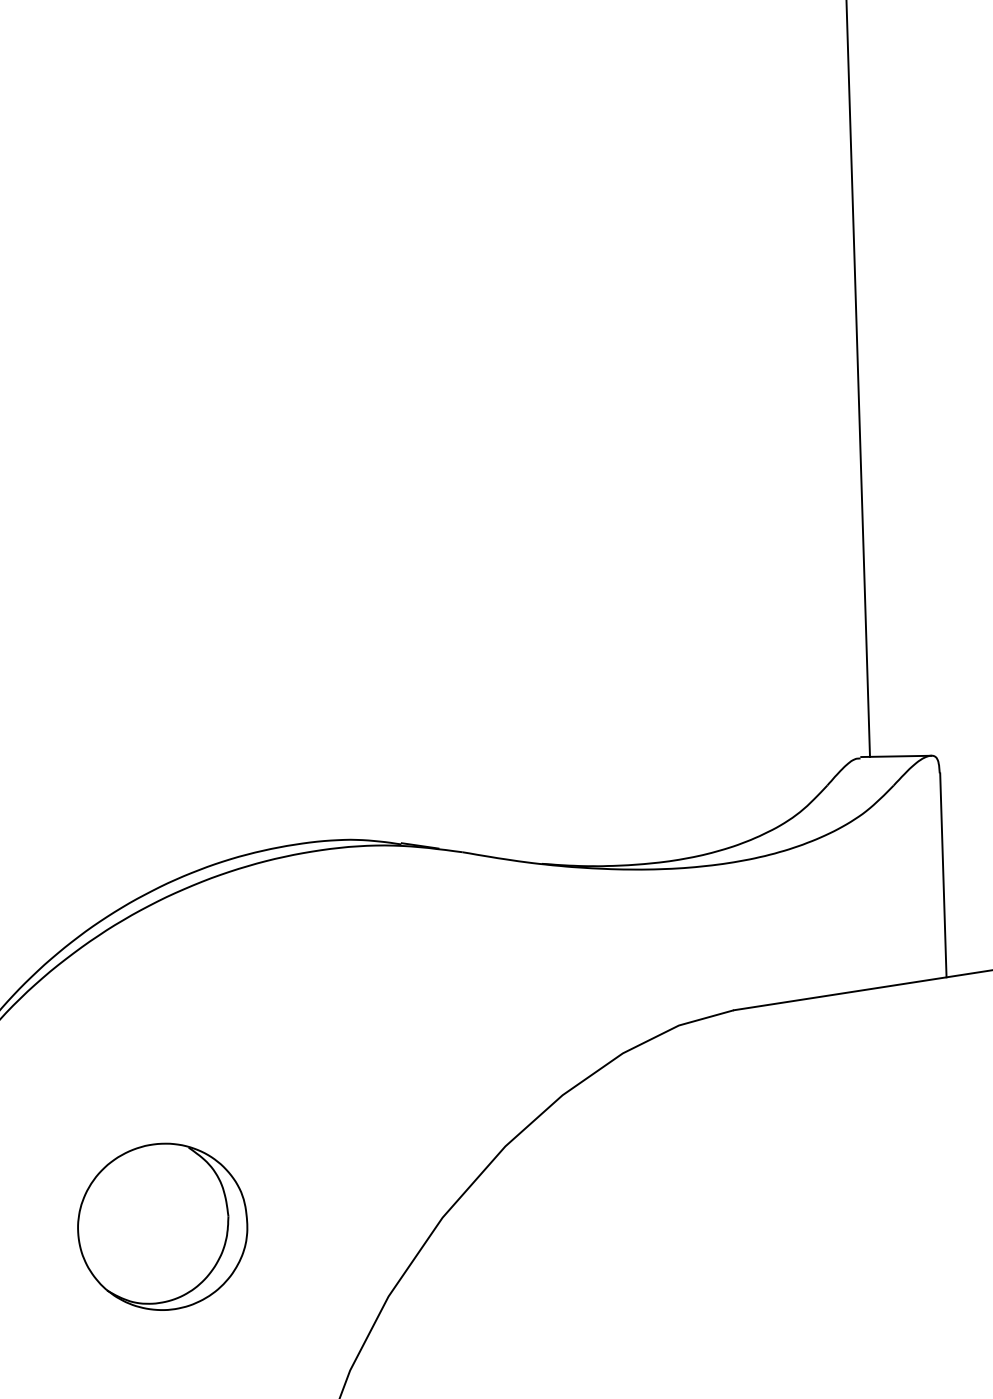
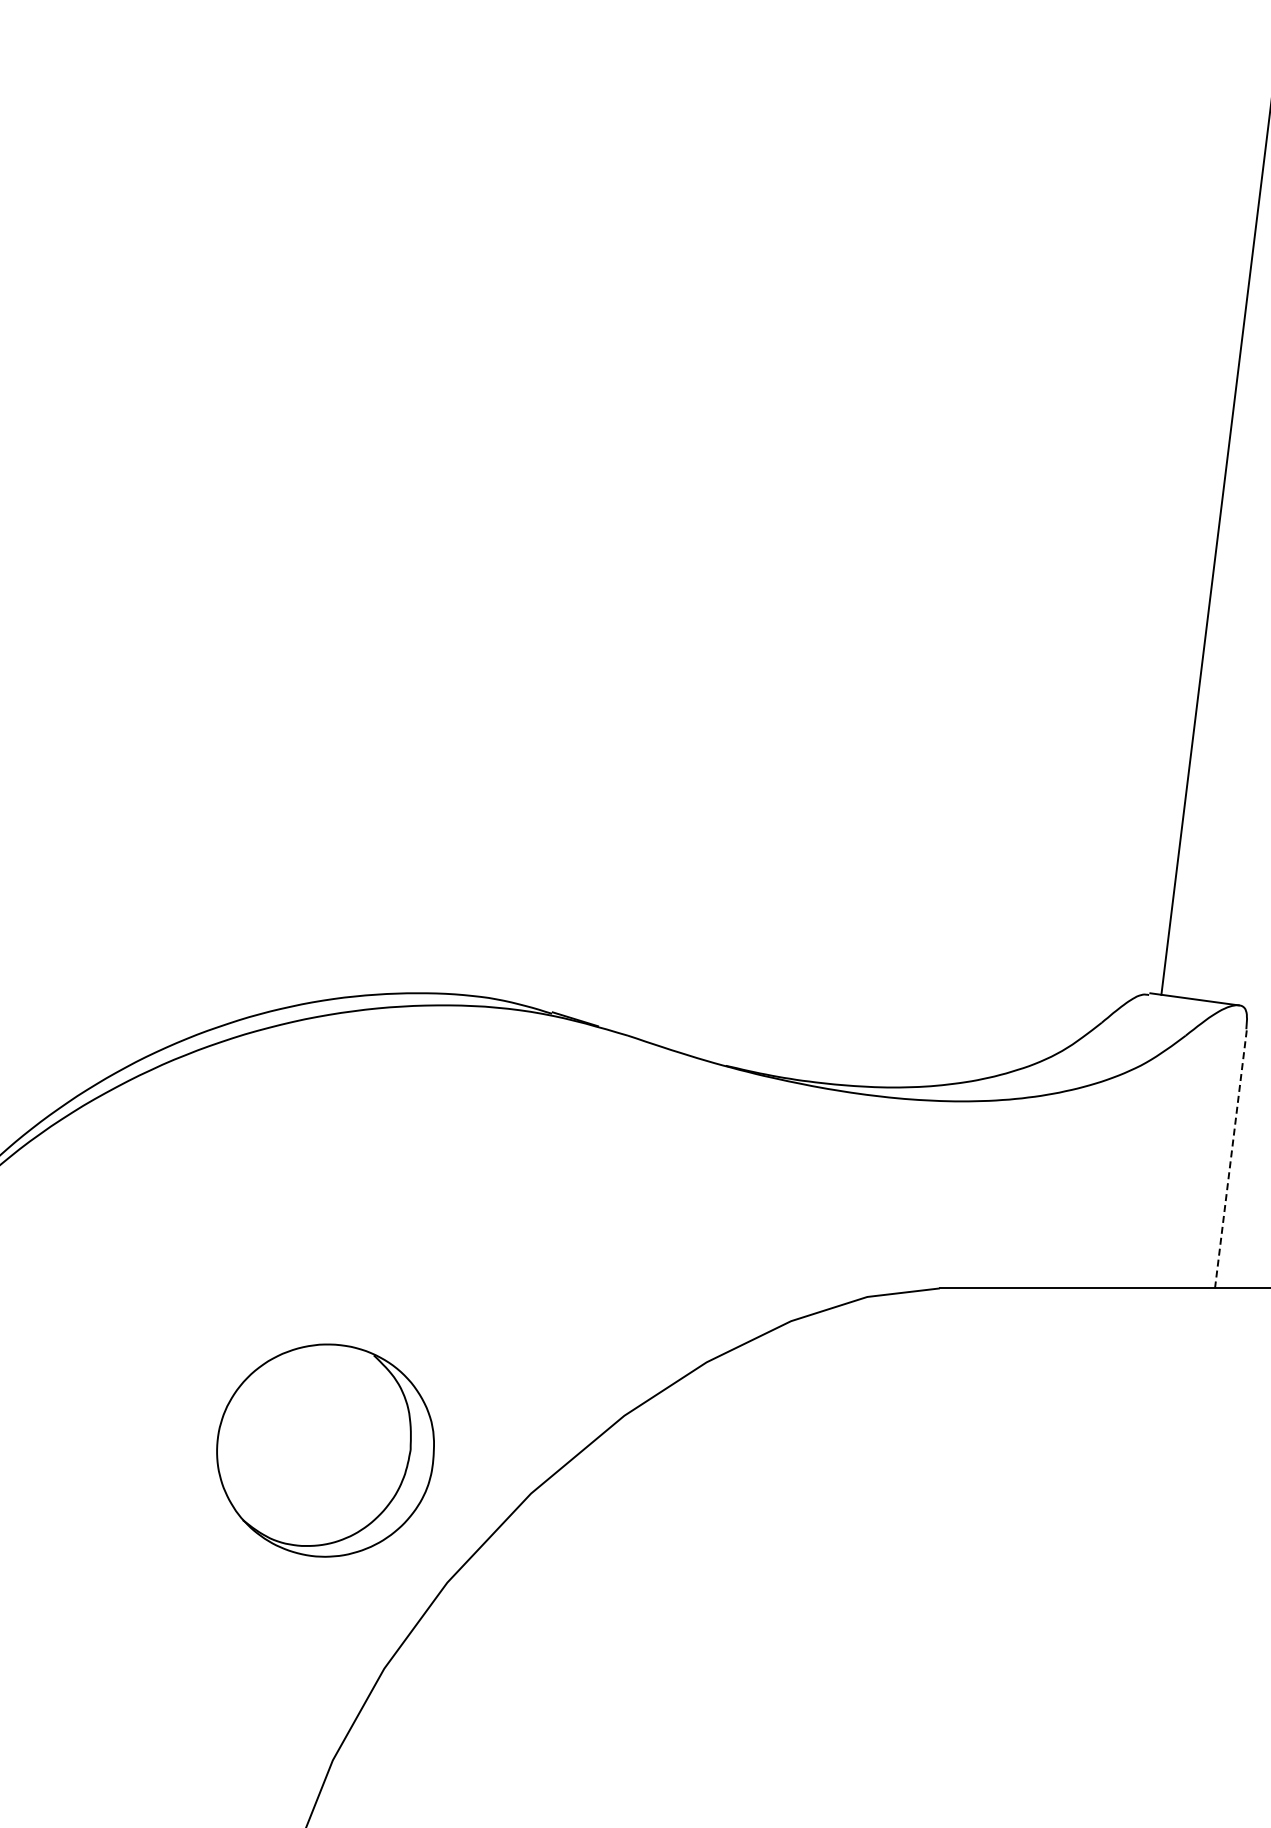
line: (943, 874) -> (1231, 1158), solid -> dashed
part: (162, 1226) -> (325, 1450), moved

